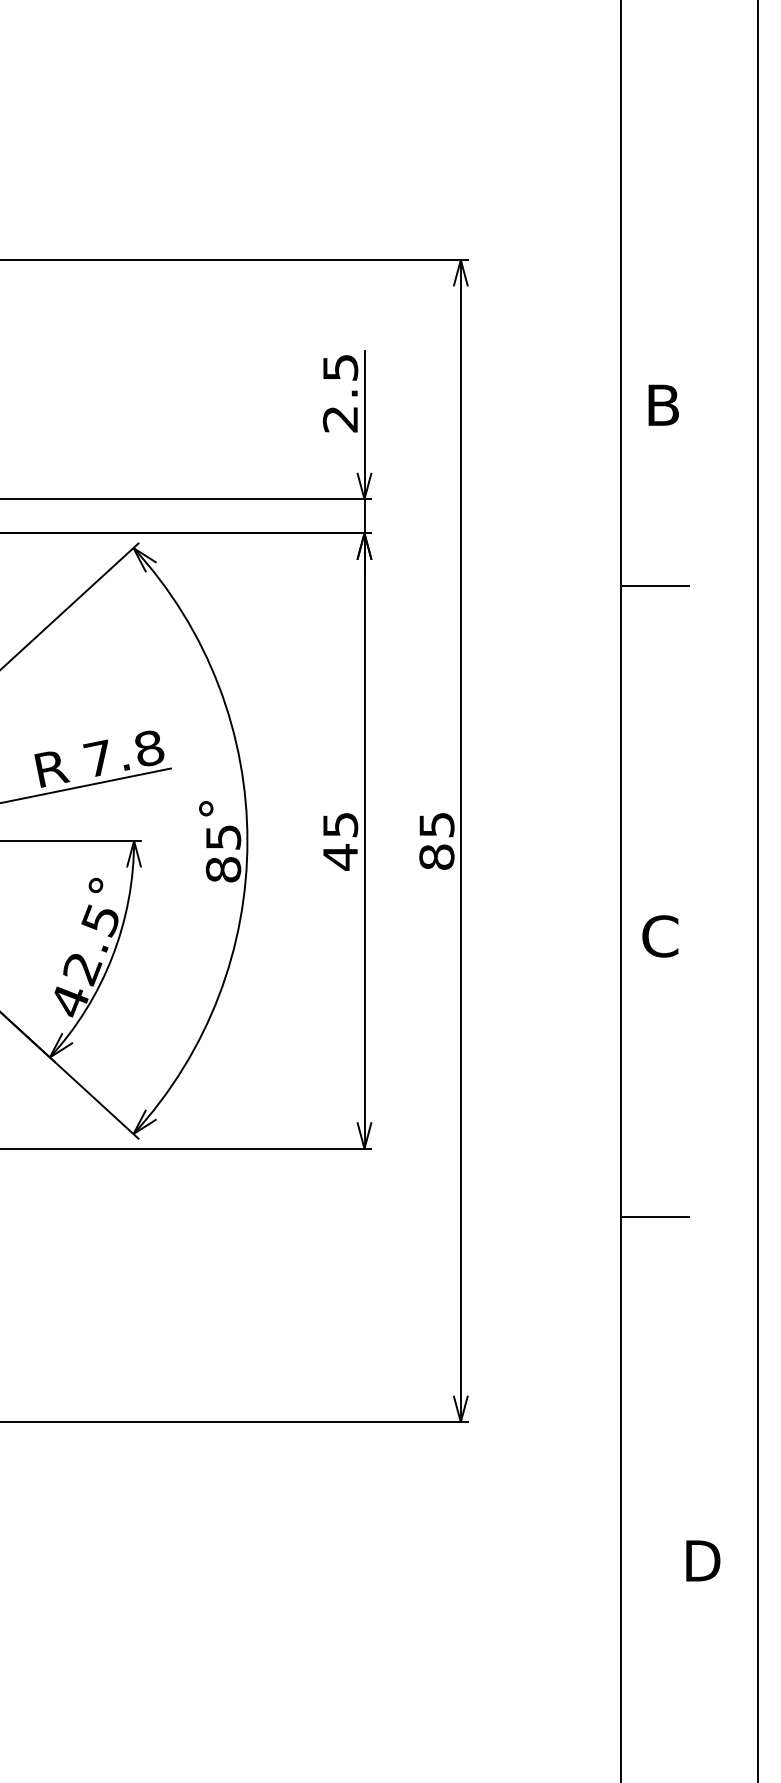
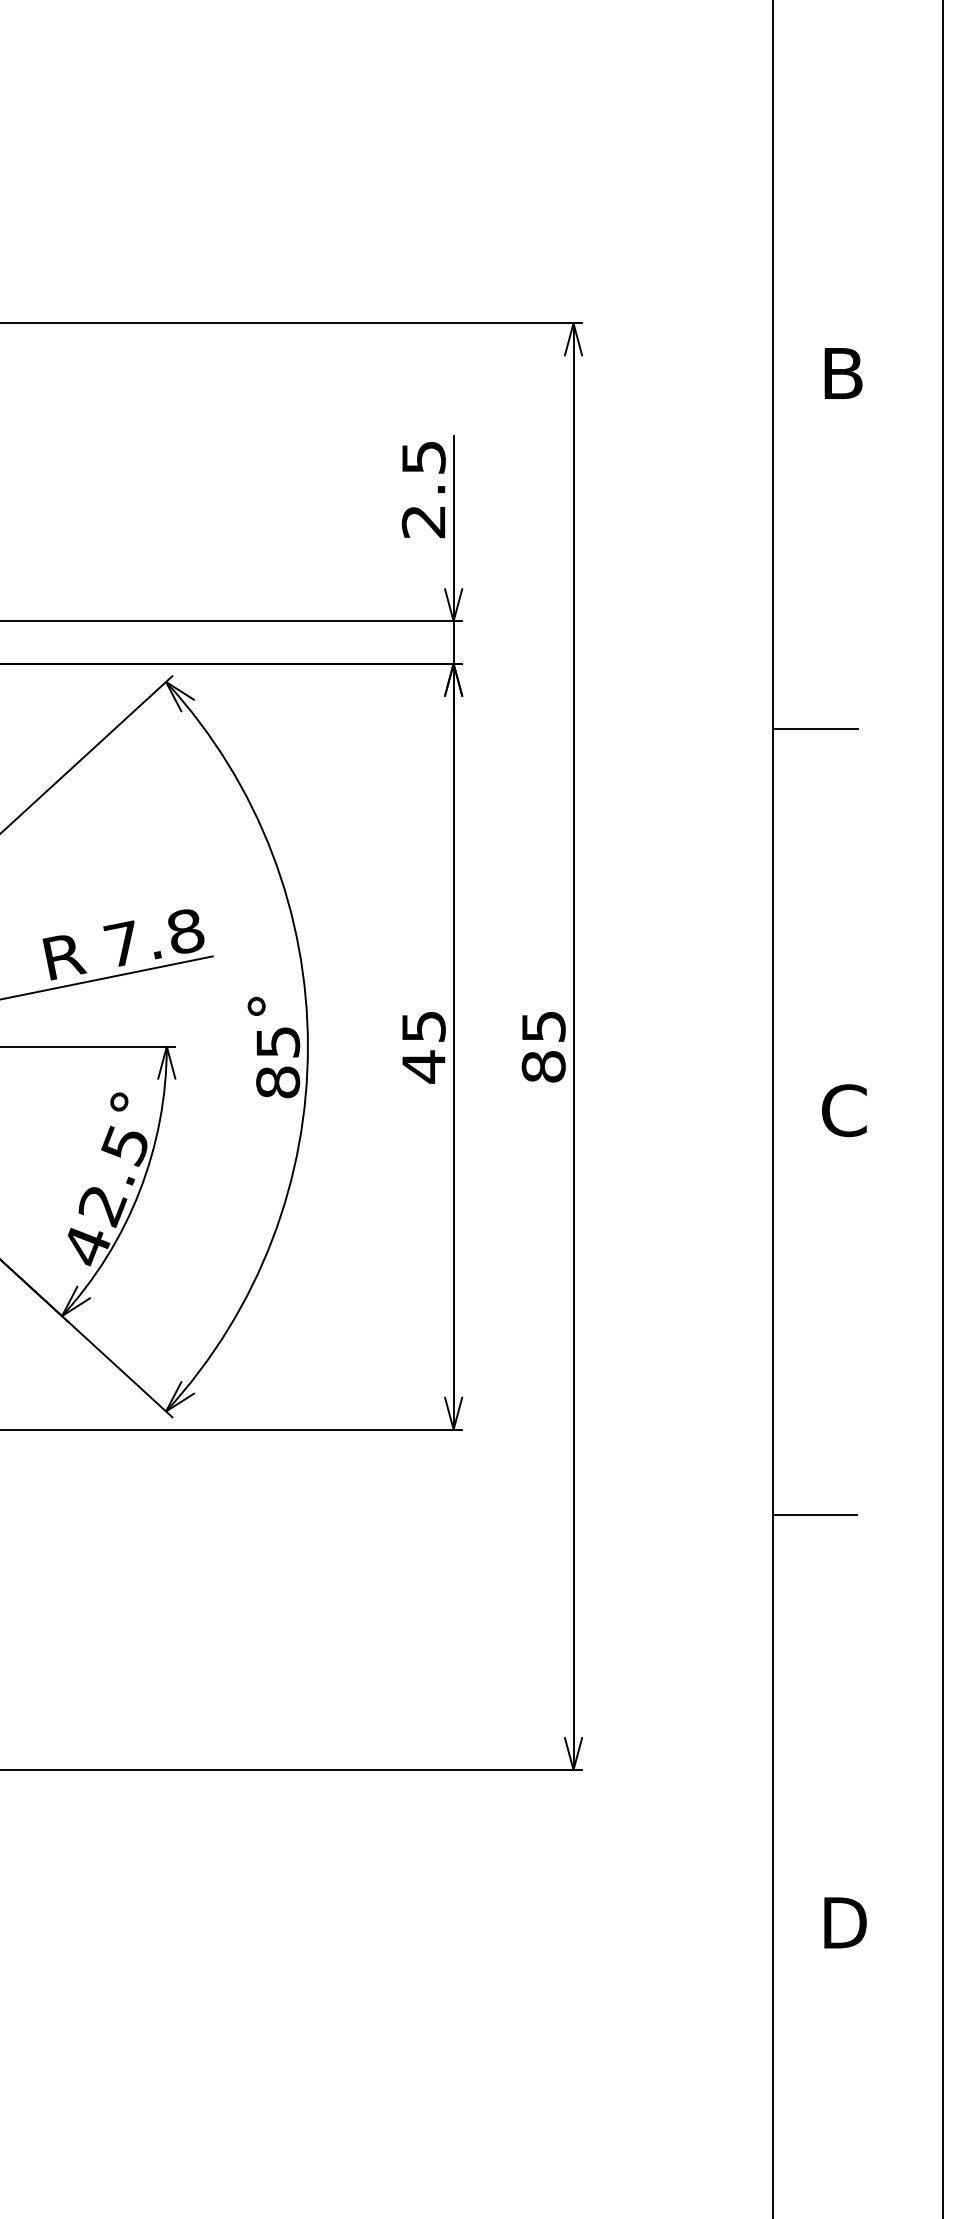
text: (663, 404) -> (843, 372), moved
text: (660, 936) -> (844, 1110), moved
text: (703, 1560) -> (845, 1922), moved

